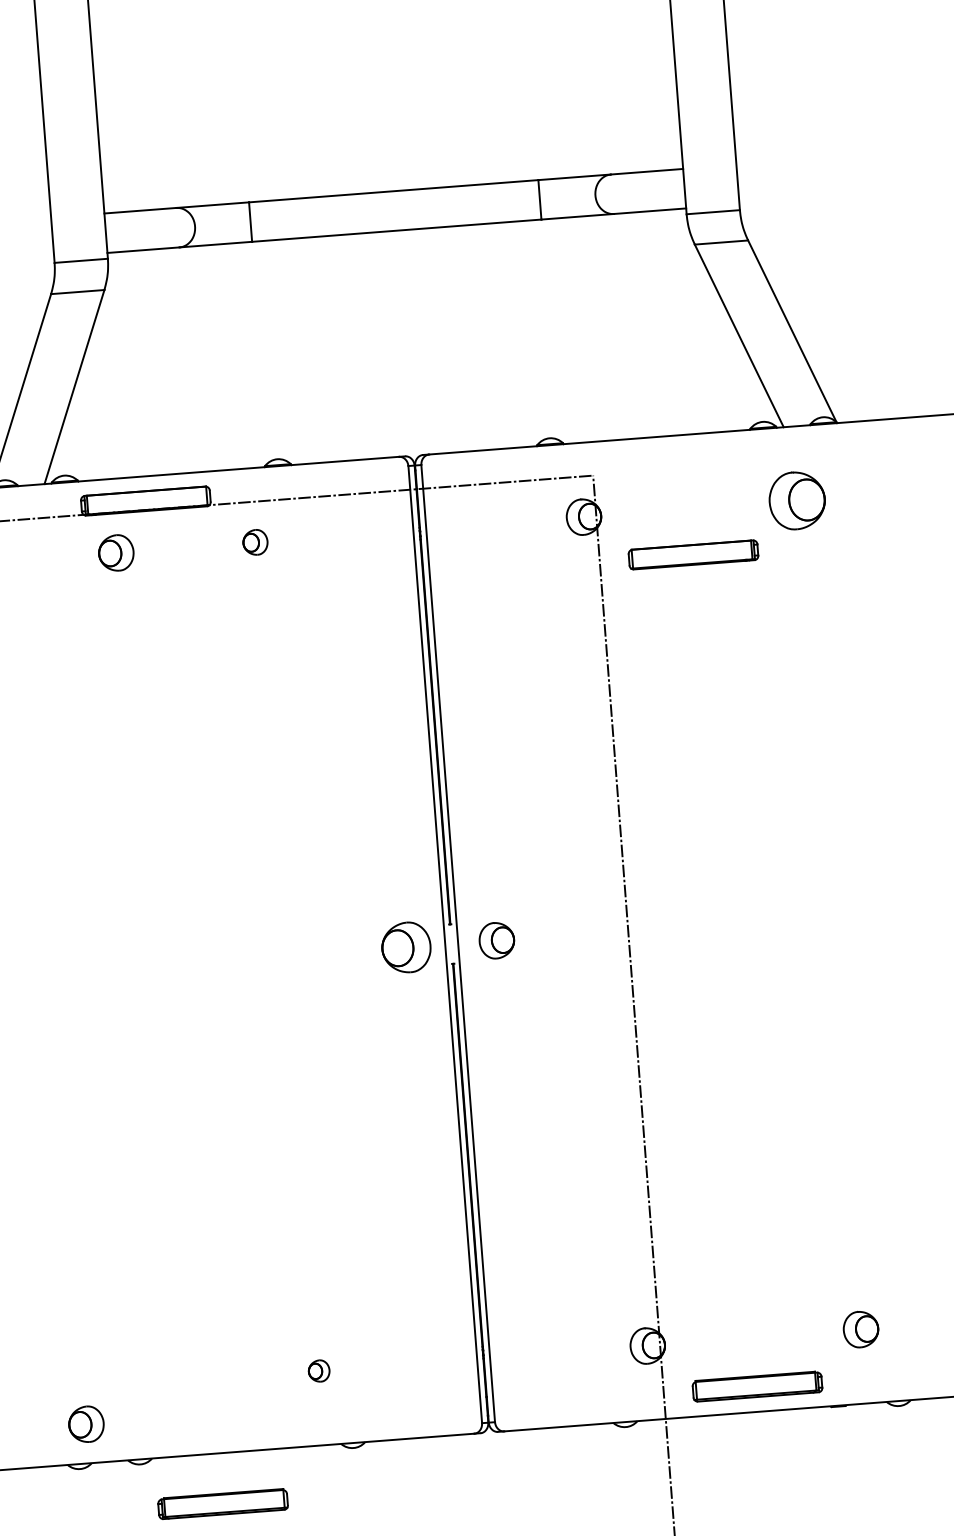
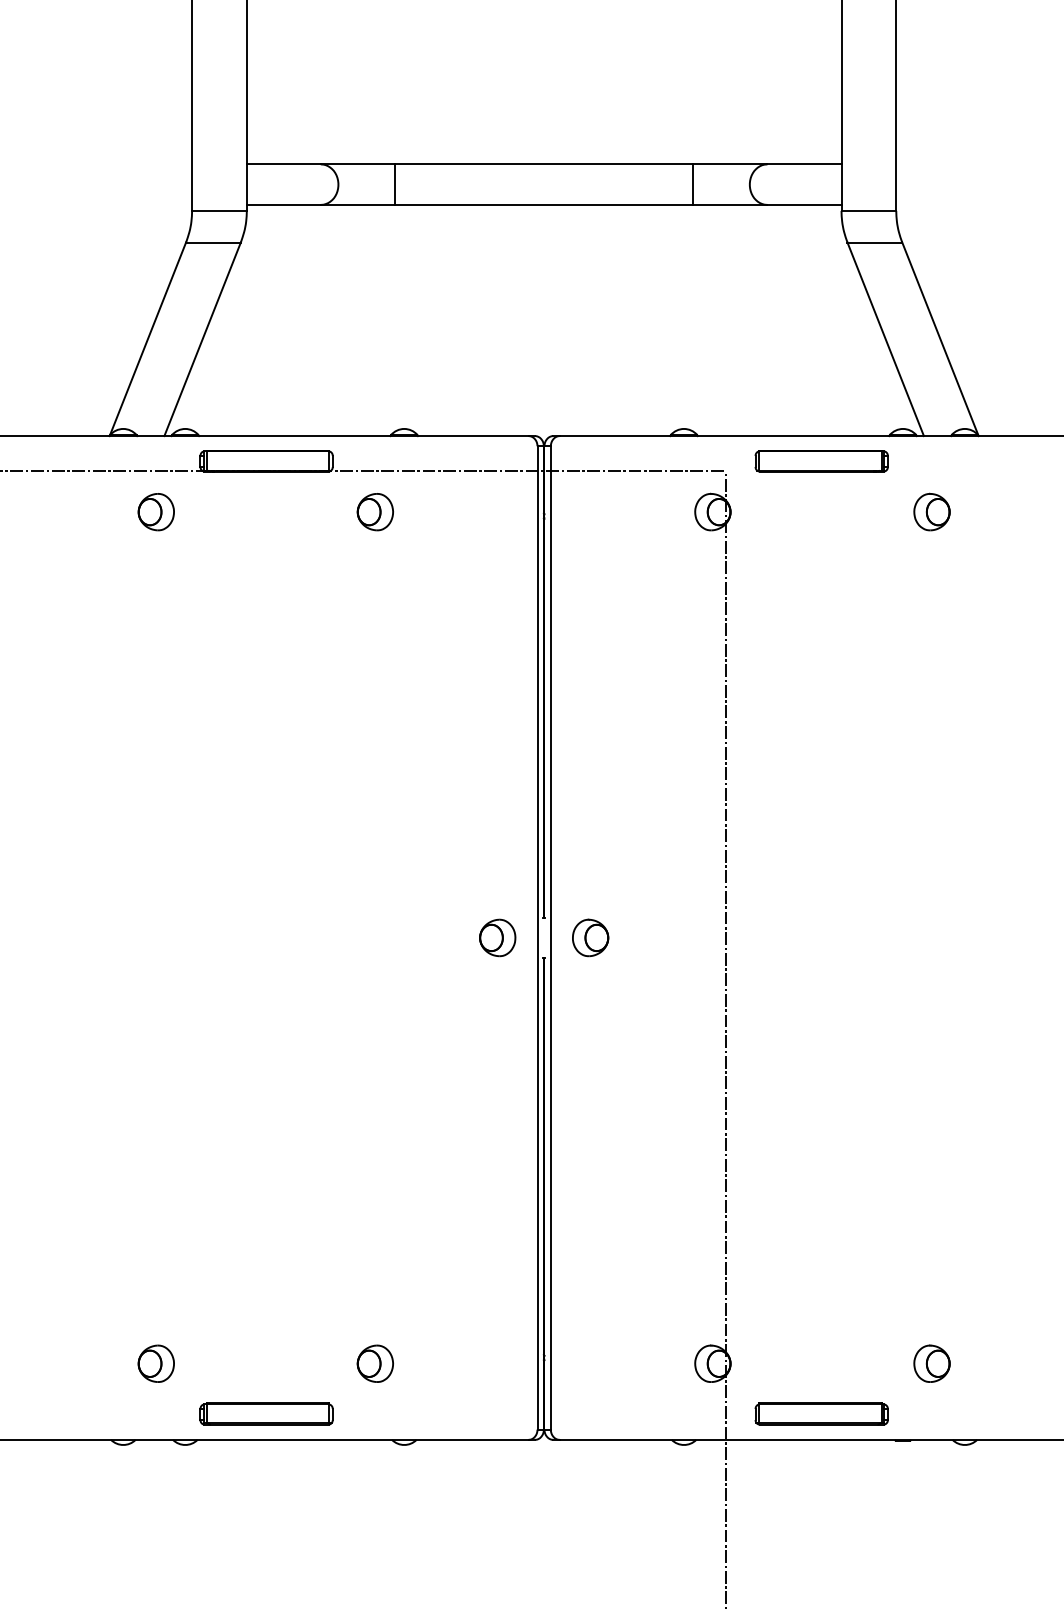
part: (796, 500) -> (931, 511), size x0.62
part: (254, 542) -> (374, 512), size x1.43
part: (115, 553) -> (155, 512), moved
part: (693, 555) -> (821, 461), moved
part: (406, 947) -> (497, 937), size x0.71
part: (318, 1370) -> (374, 1363), size x1.67
part: (85, 1424) -> (155, 1363), moved
part: (222, 1503) -> (266, 1413), moved

